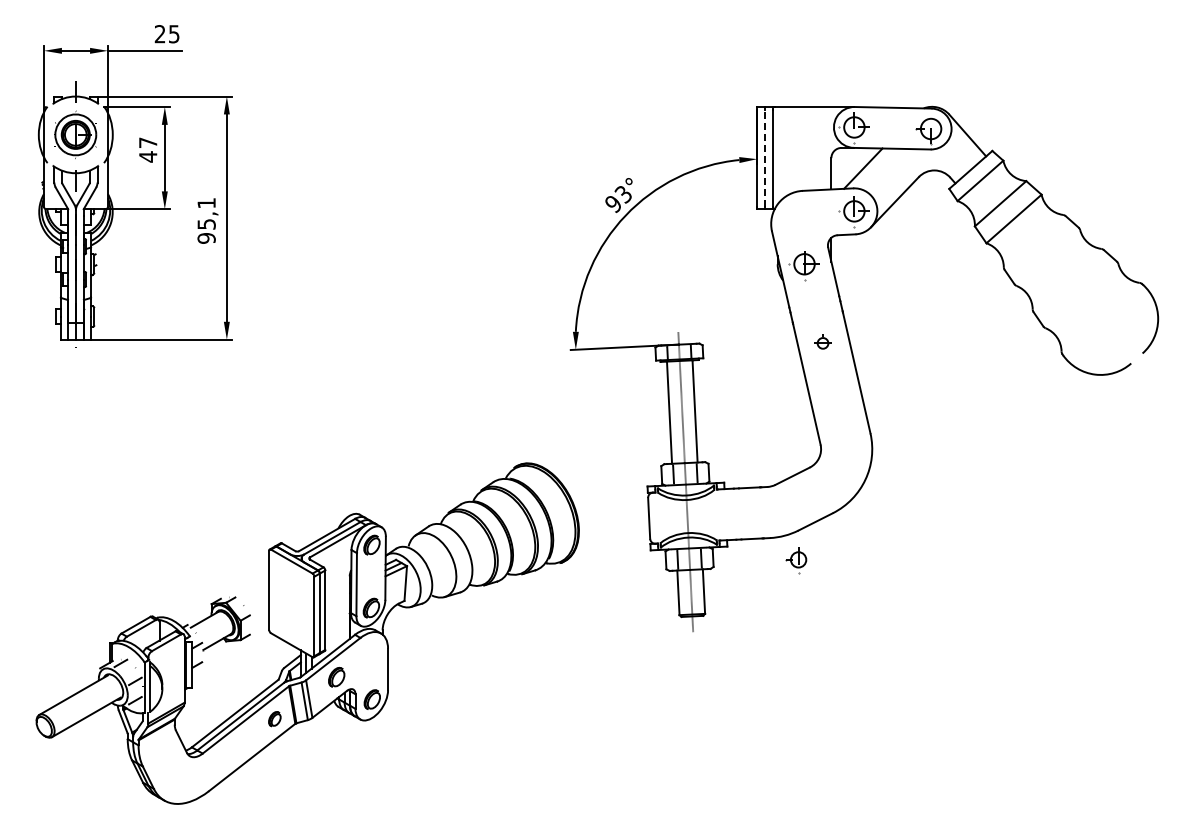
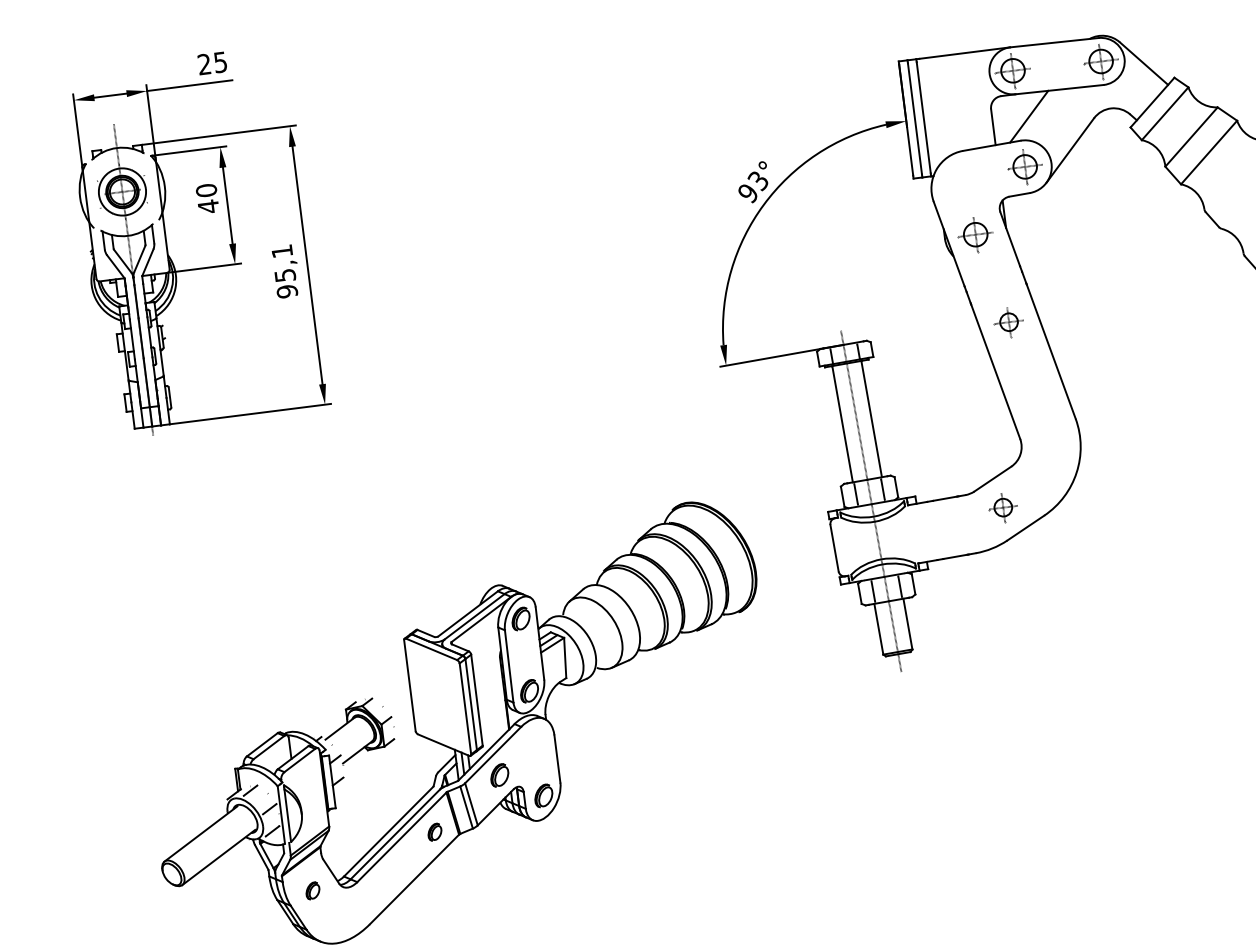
text: (148, 142) -> (206, 190), 47 -> 40
line: (764, 158) -> (914, 119), dashed -> solid
part: (821, 343) -> (1006, 322), size x1.43
part: (796, 560) -> (1000, 508), moved
part: (163, 756) -> (312, 891), added

